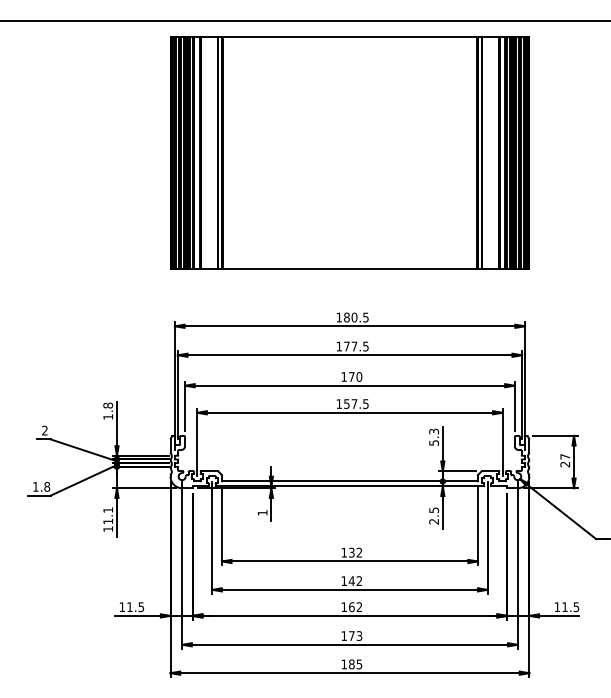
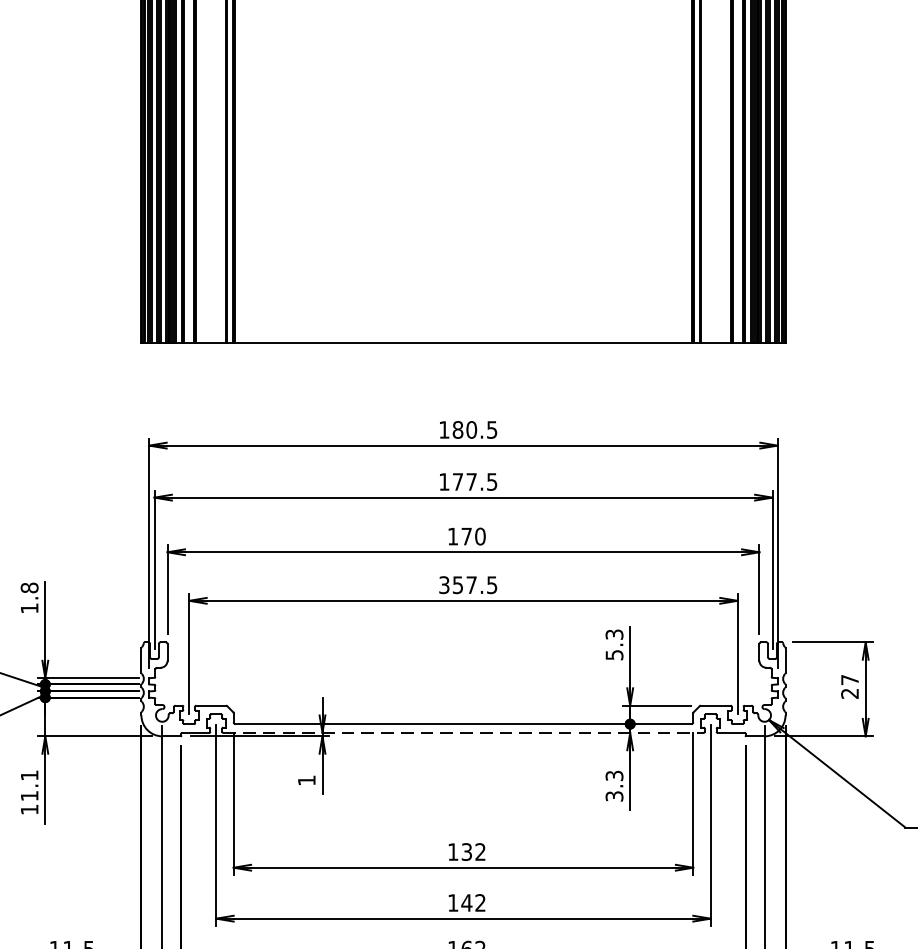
text: (339, 403) -> (444, 584), 157.5 -> 357.5
line: (349, 486) -> (462, 733), solid -> dashed
text: (434, 515) -> (615, 785), 2.5 -> 3.3

